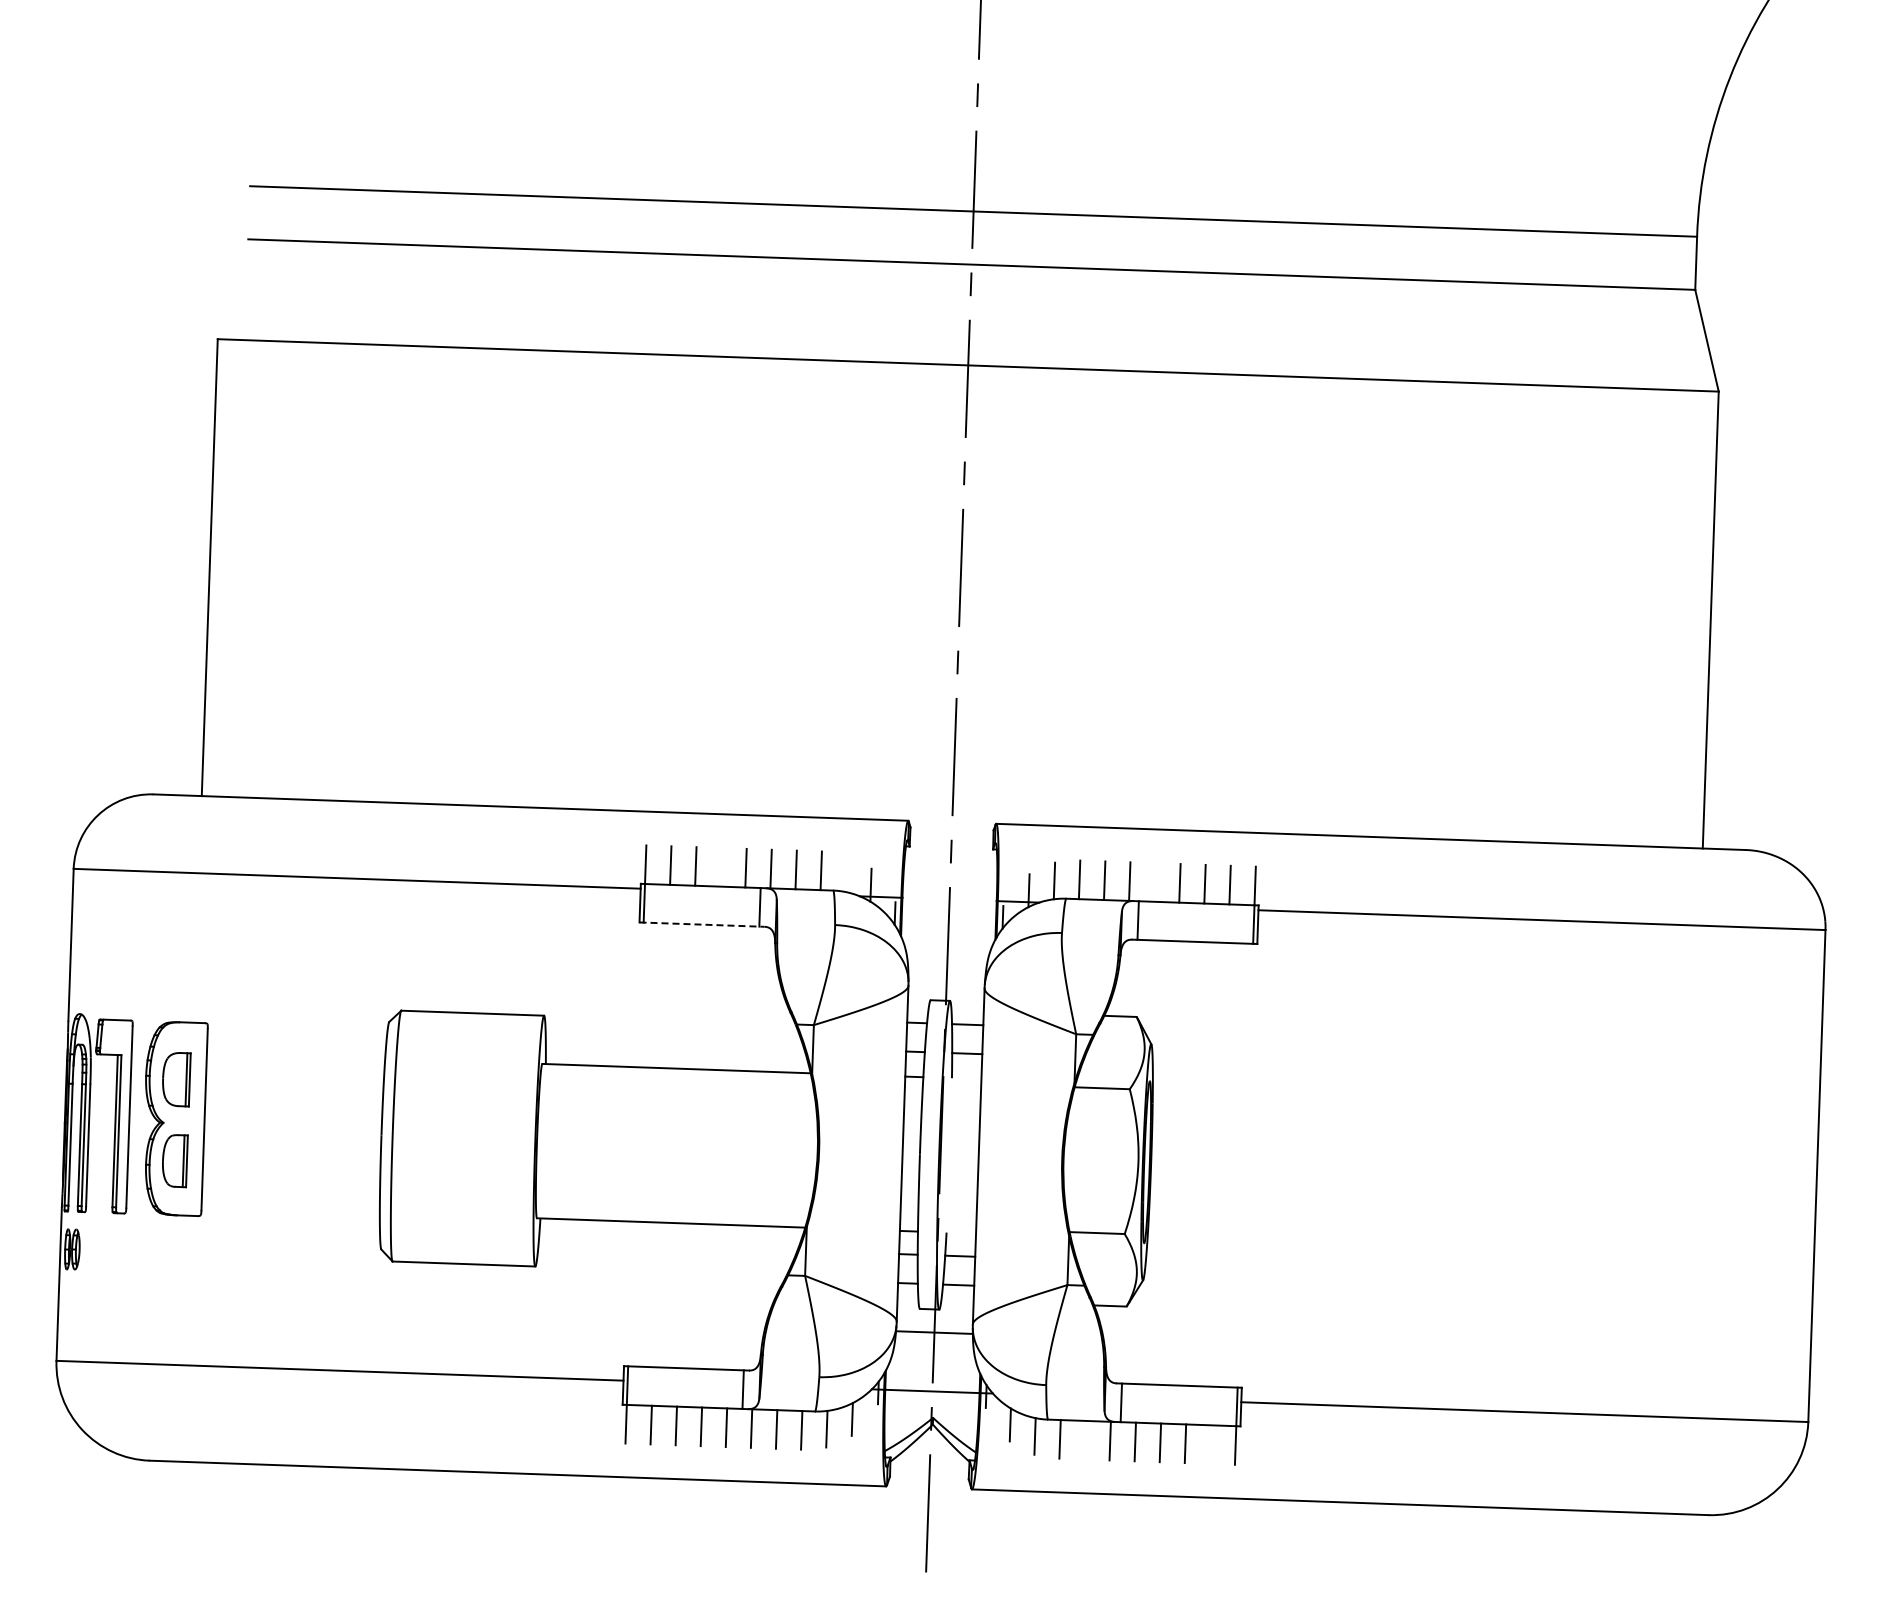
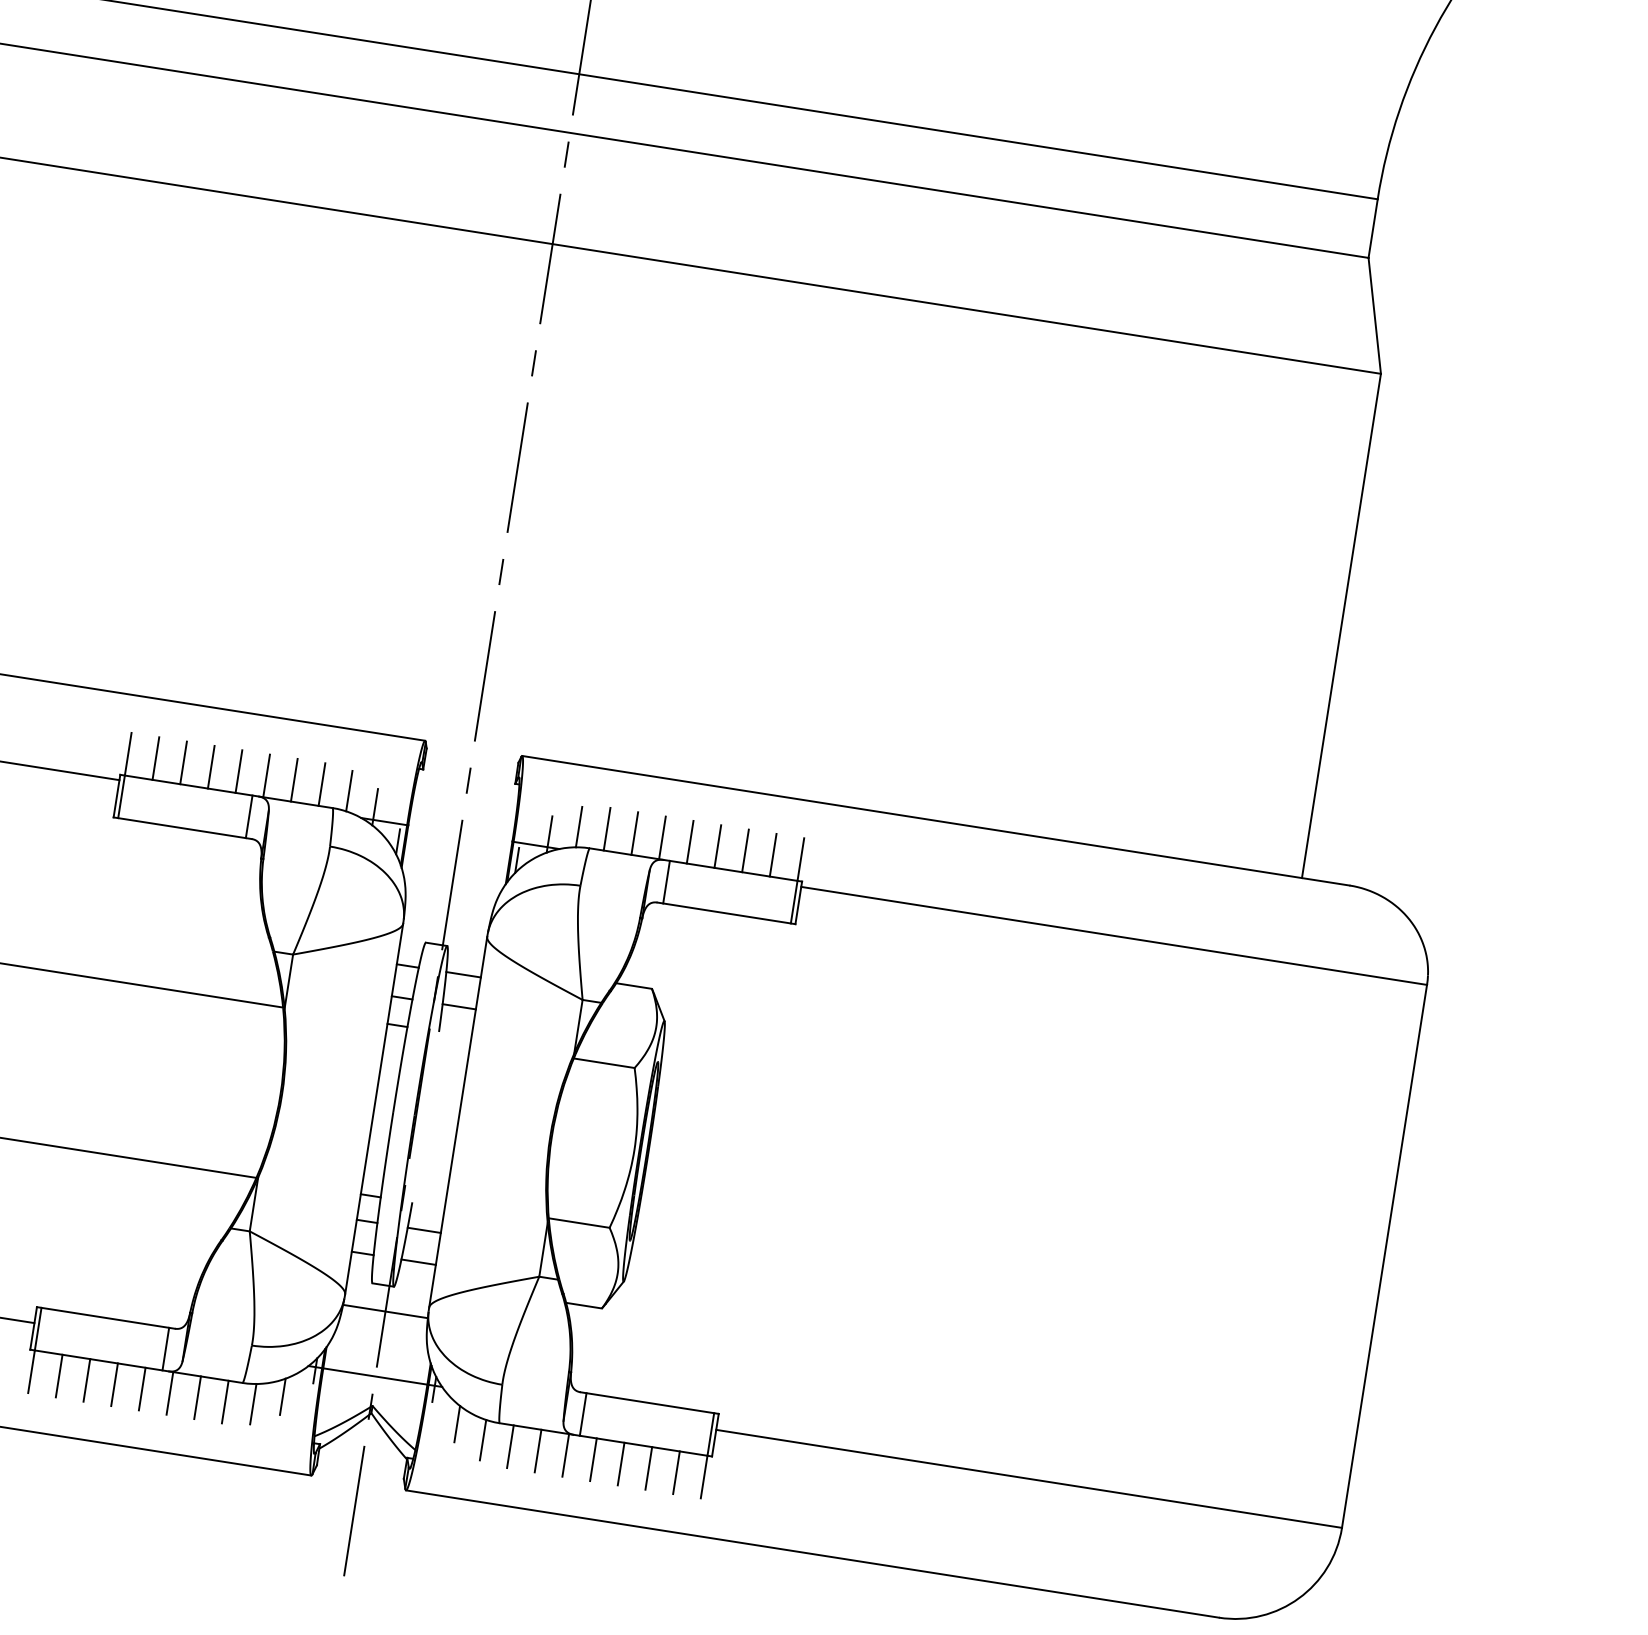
line: (720, 867) -> (210, 767), added
line: (845, 873) -> (348, 790), added
line: (1154, 882) -> (689, 842), added
line: (702, 924) -> (183, 828), dashed -> solid
line: (1084, 1439) -> (537, 1450), added
line: (1210, 1444) -> (676, 1472), added

